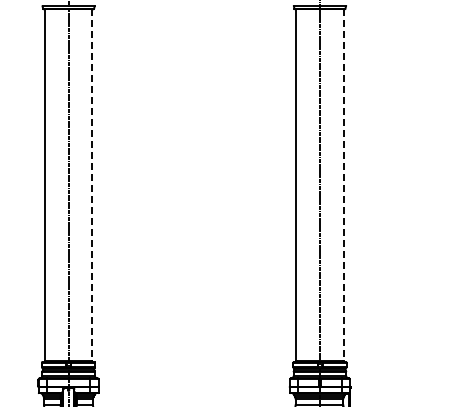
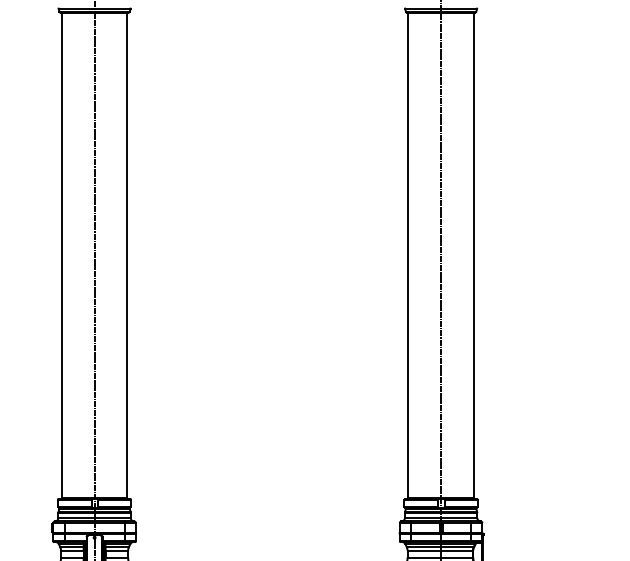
line: (92, 185) -> (127, 255), dashed -> solid
line: (343, 185) -> (473, 255), dashed -> solid

